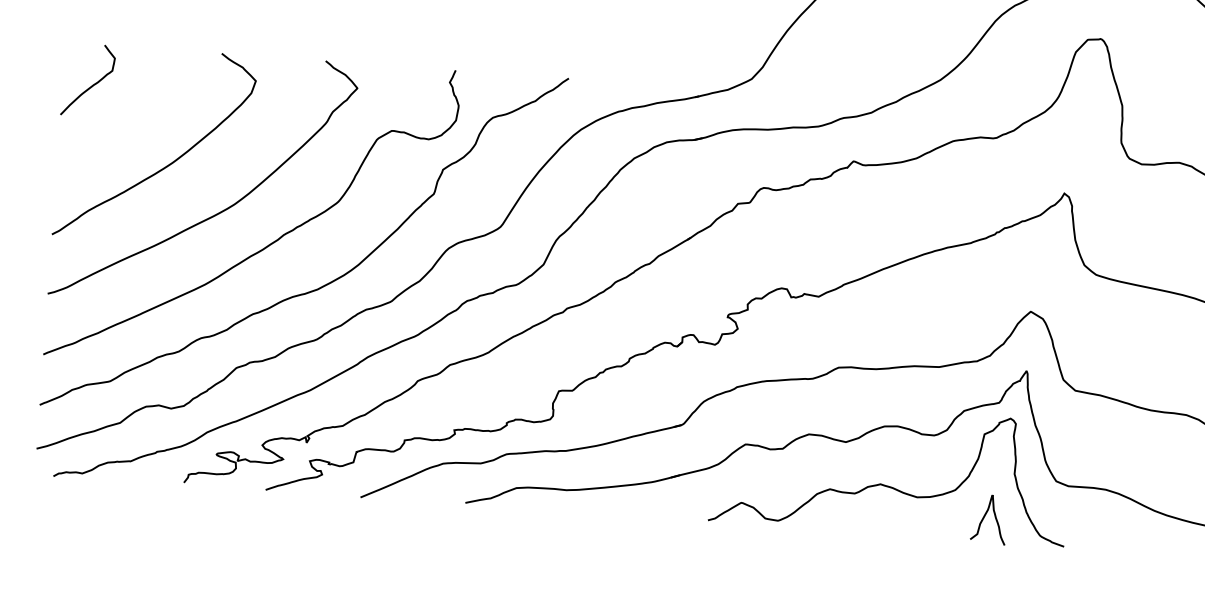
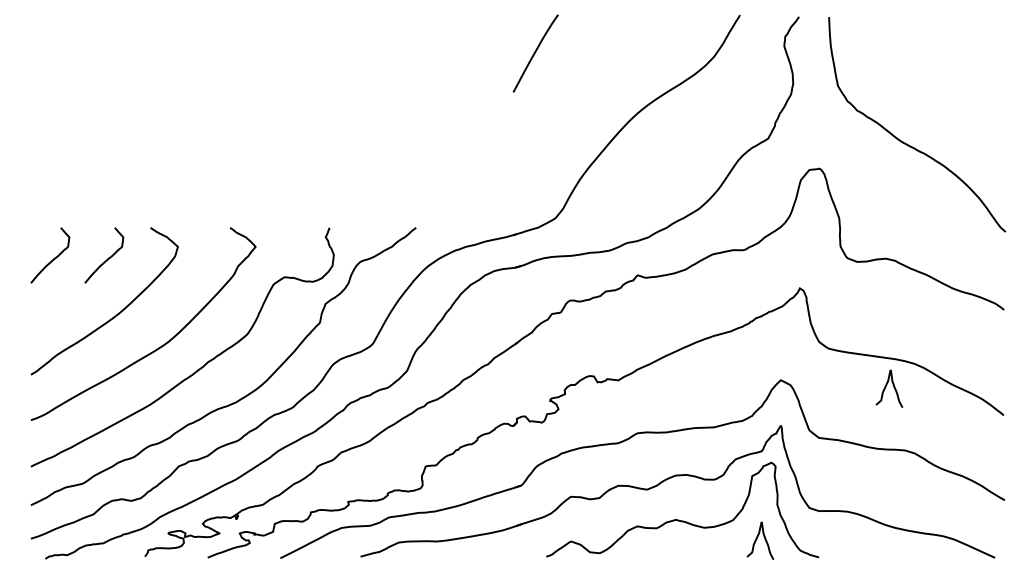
curve: (162, 89) -> (107, 258), added
curve: (1168, 331) -> (886, 387), added

